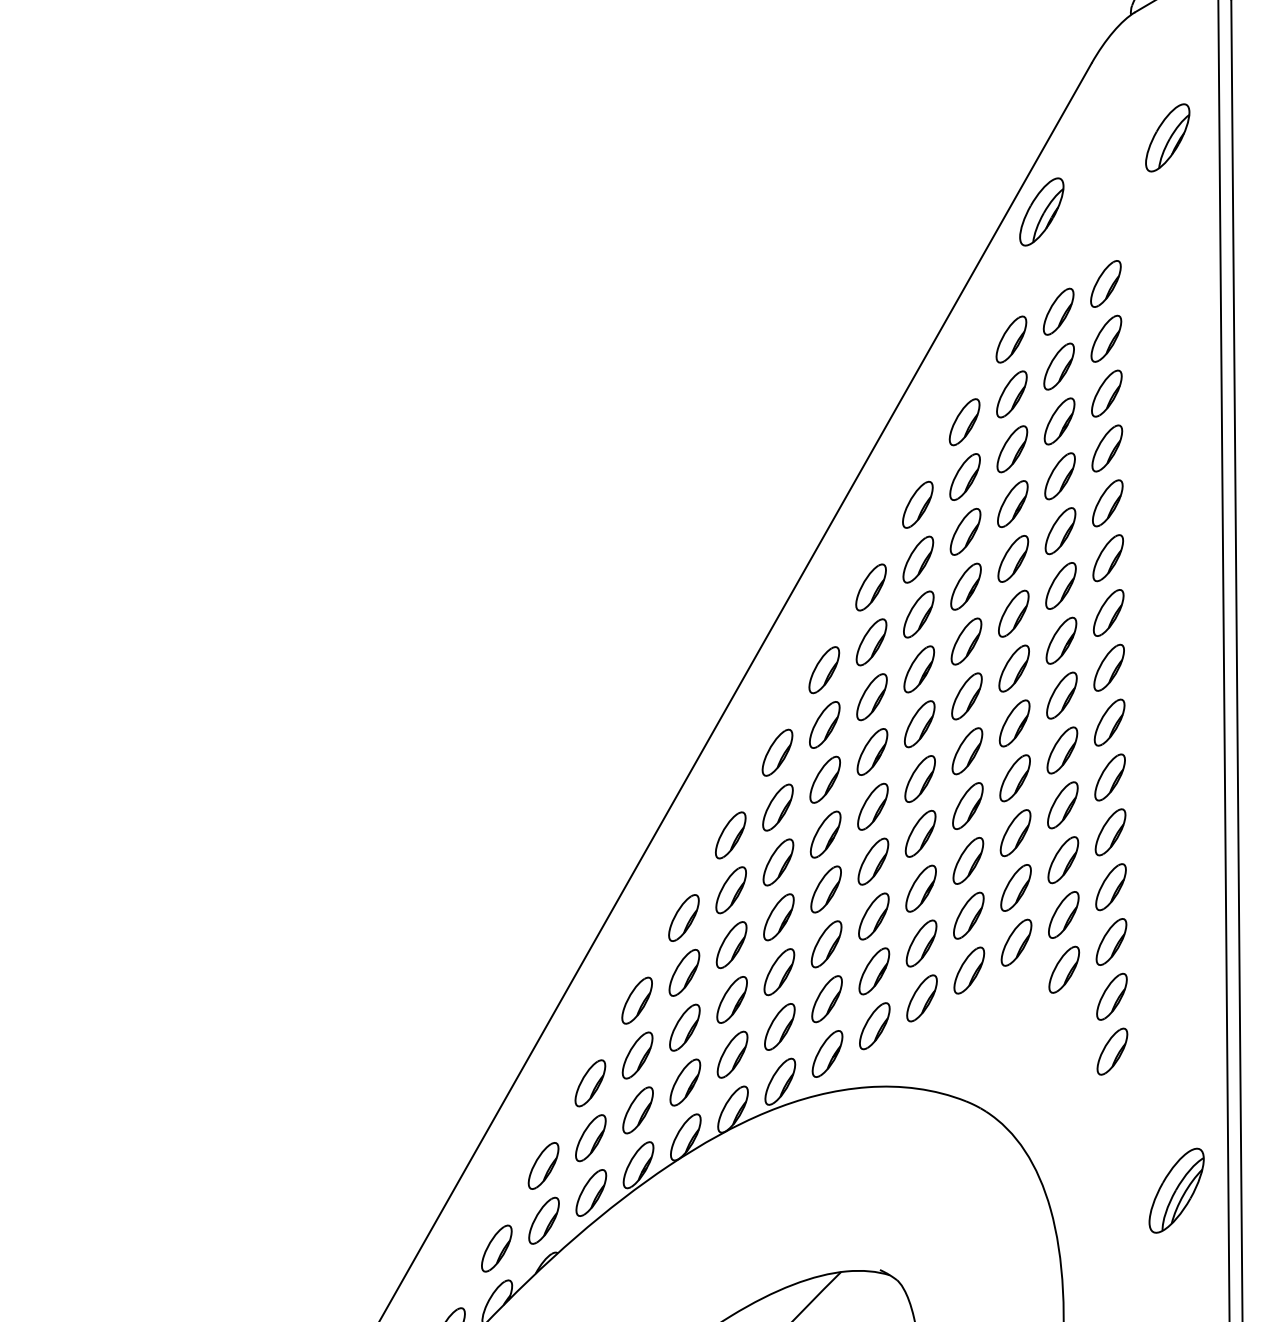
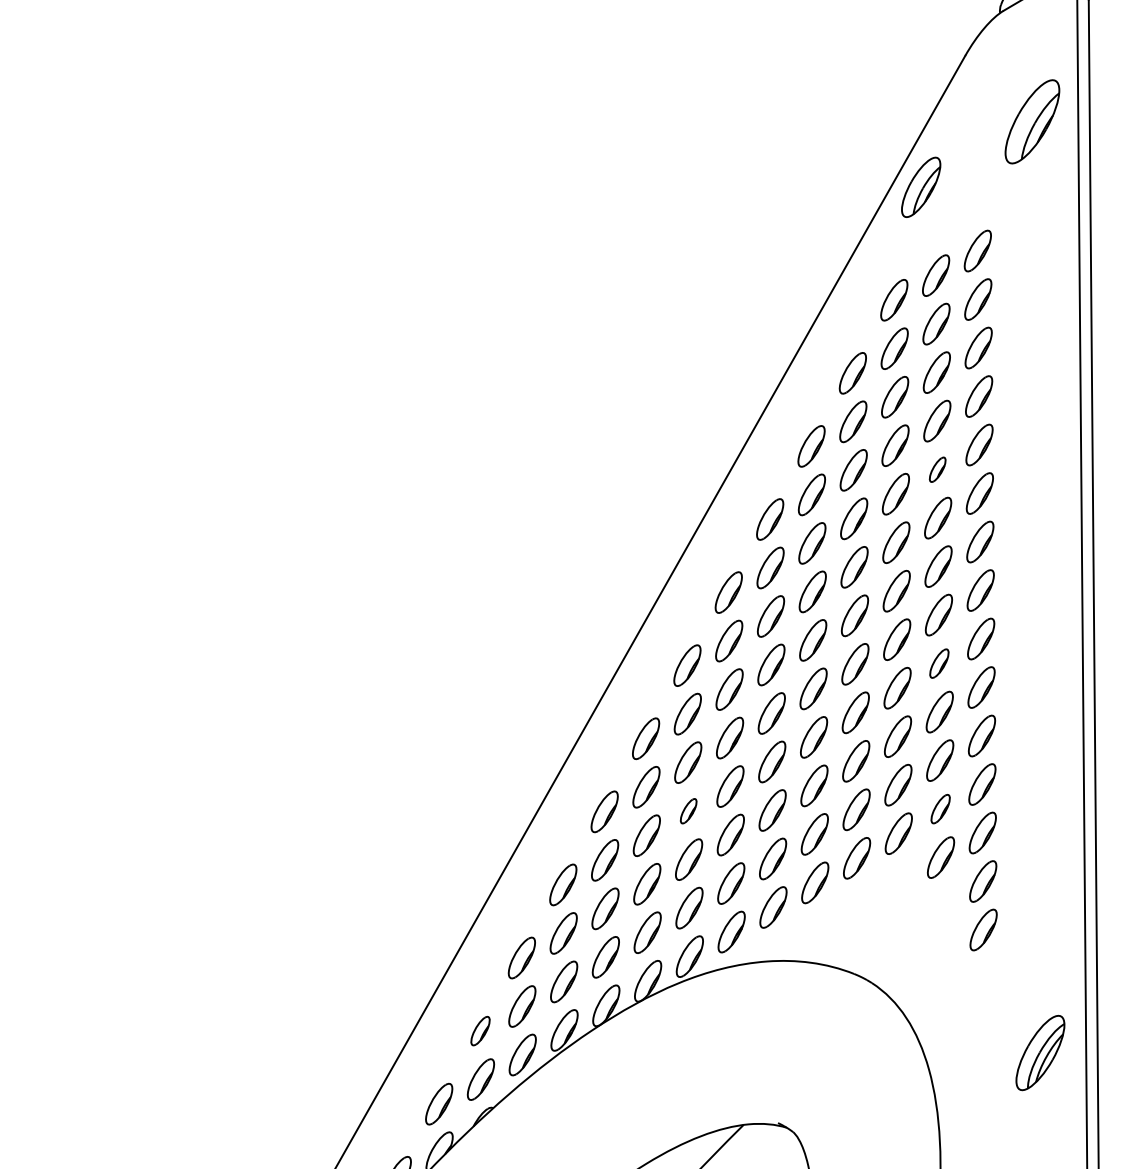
part: (1167, 137) -> (1032, 121), size x1.4
part: (1060, 531) -> (937, 469), size x0.6
part: (1062, 750) -> (939, 663), size x0.7
part: (1063, 914) -> (940, 808), size x0.7
part: (778, 917) -> (688, 811), size x0.6
part: (543, 1165) -> (480, 1030), size x0.7

